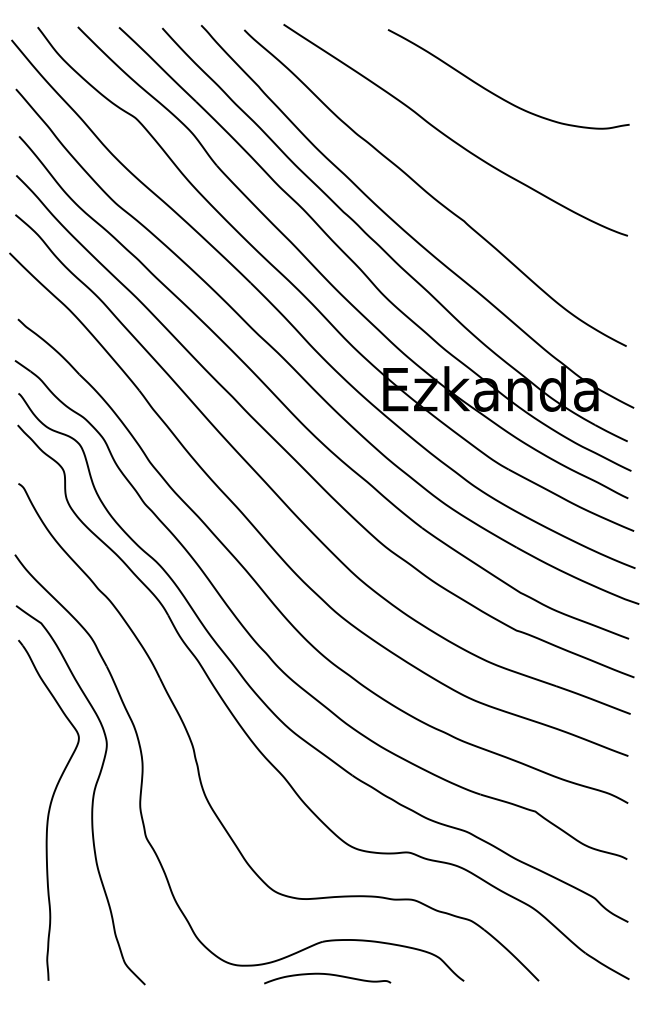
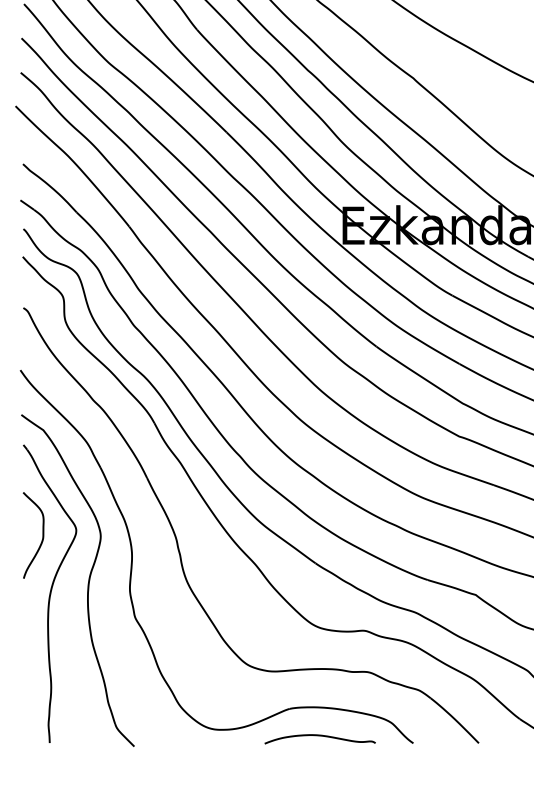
curve: (40, 743) -> (42, 535), added
curve: (327, 975) -> (320, 736), moved

